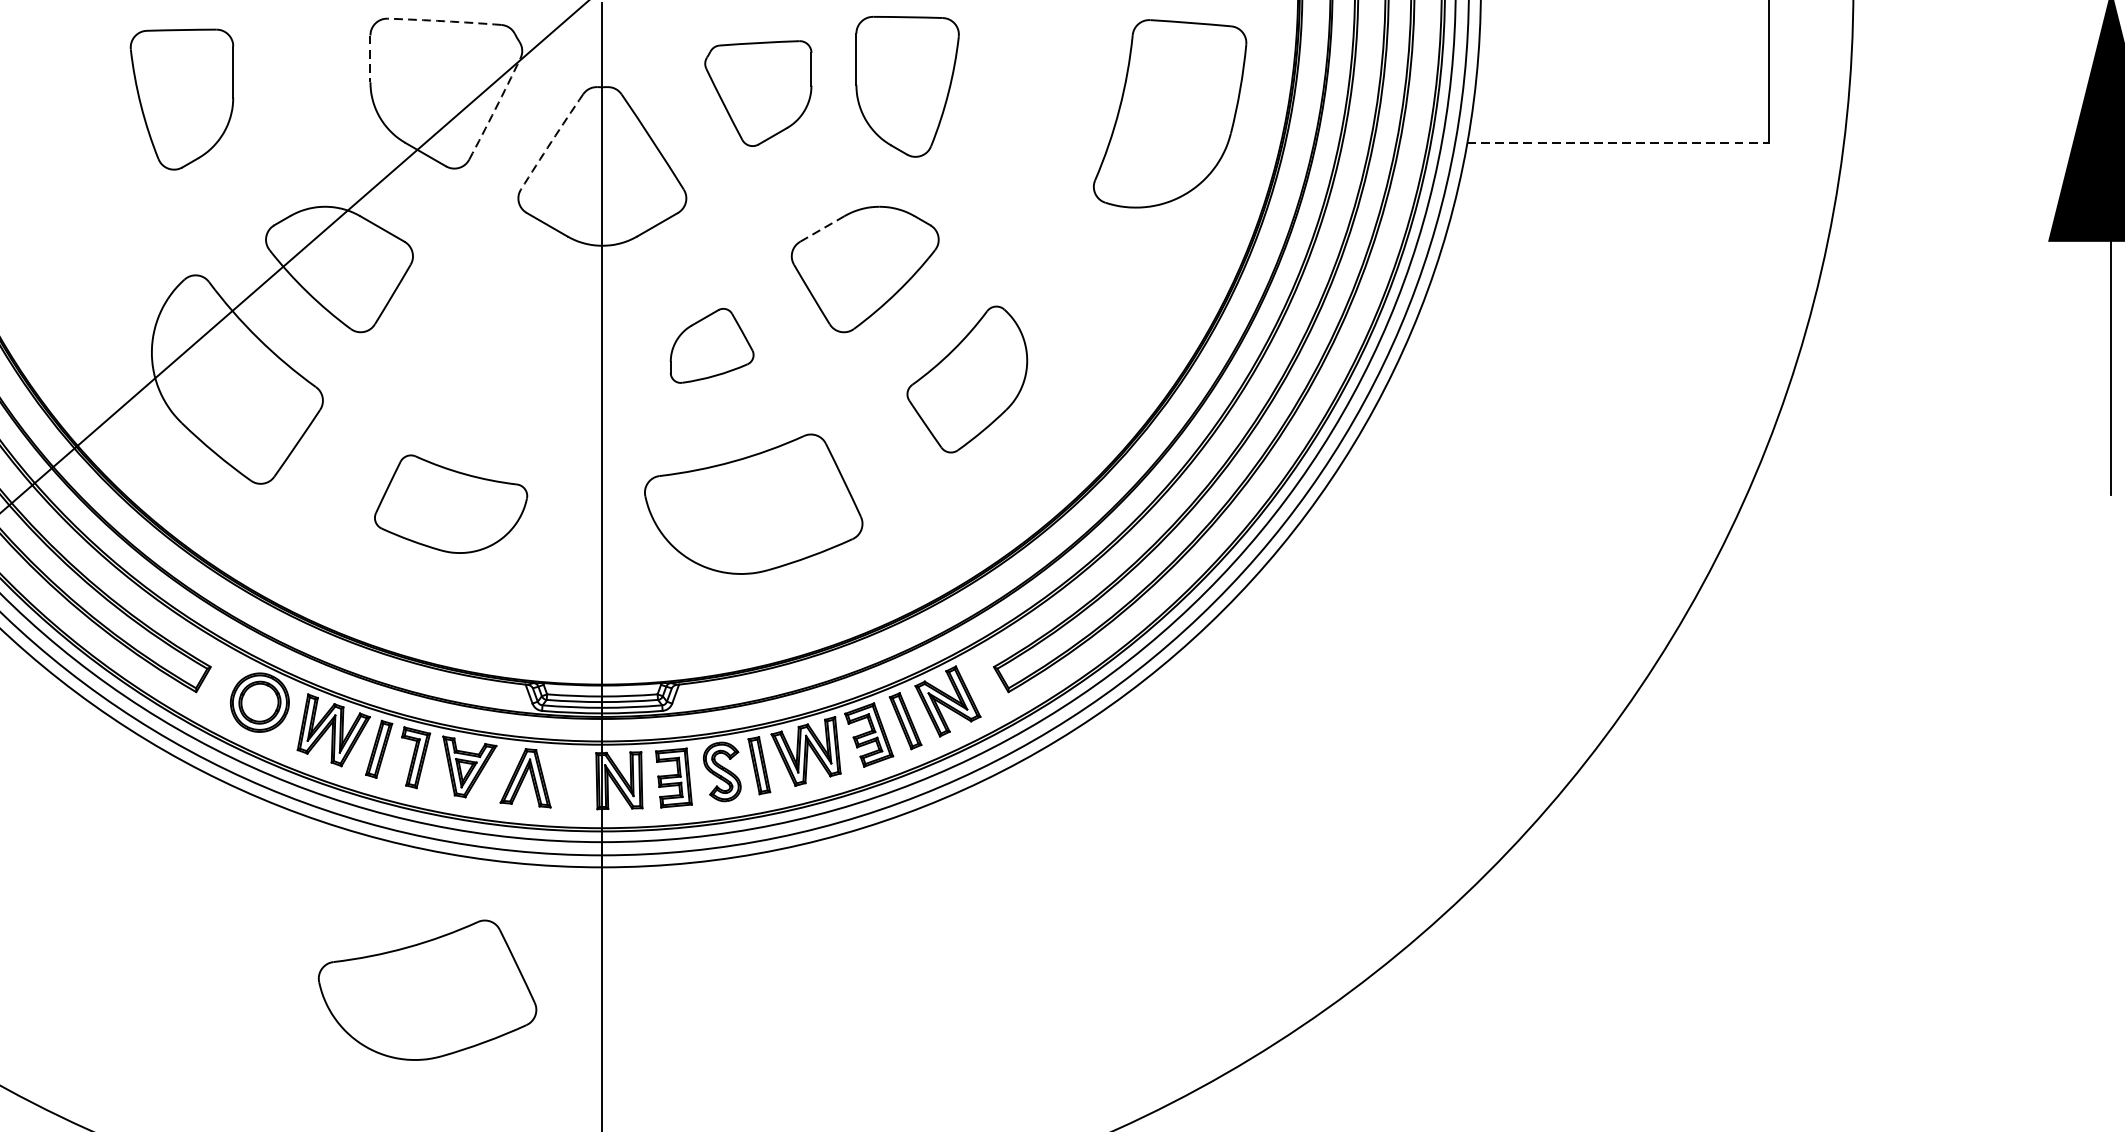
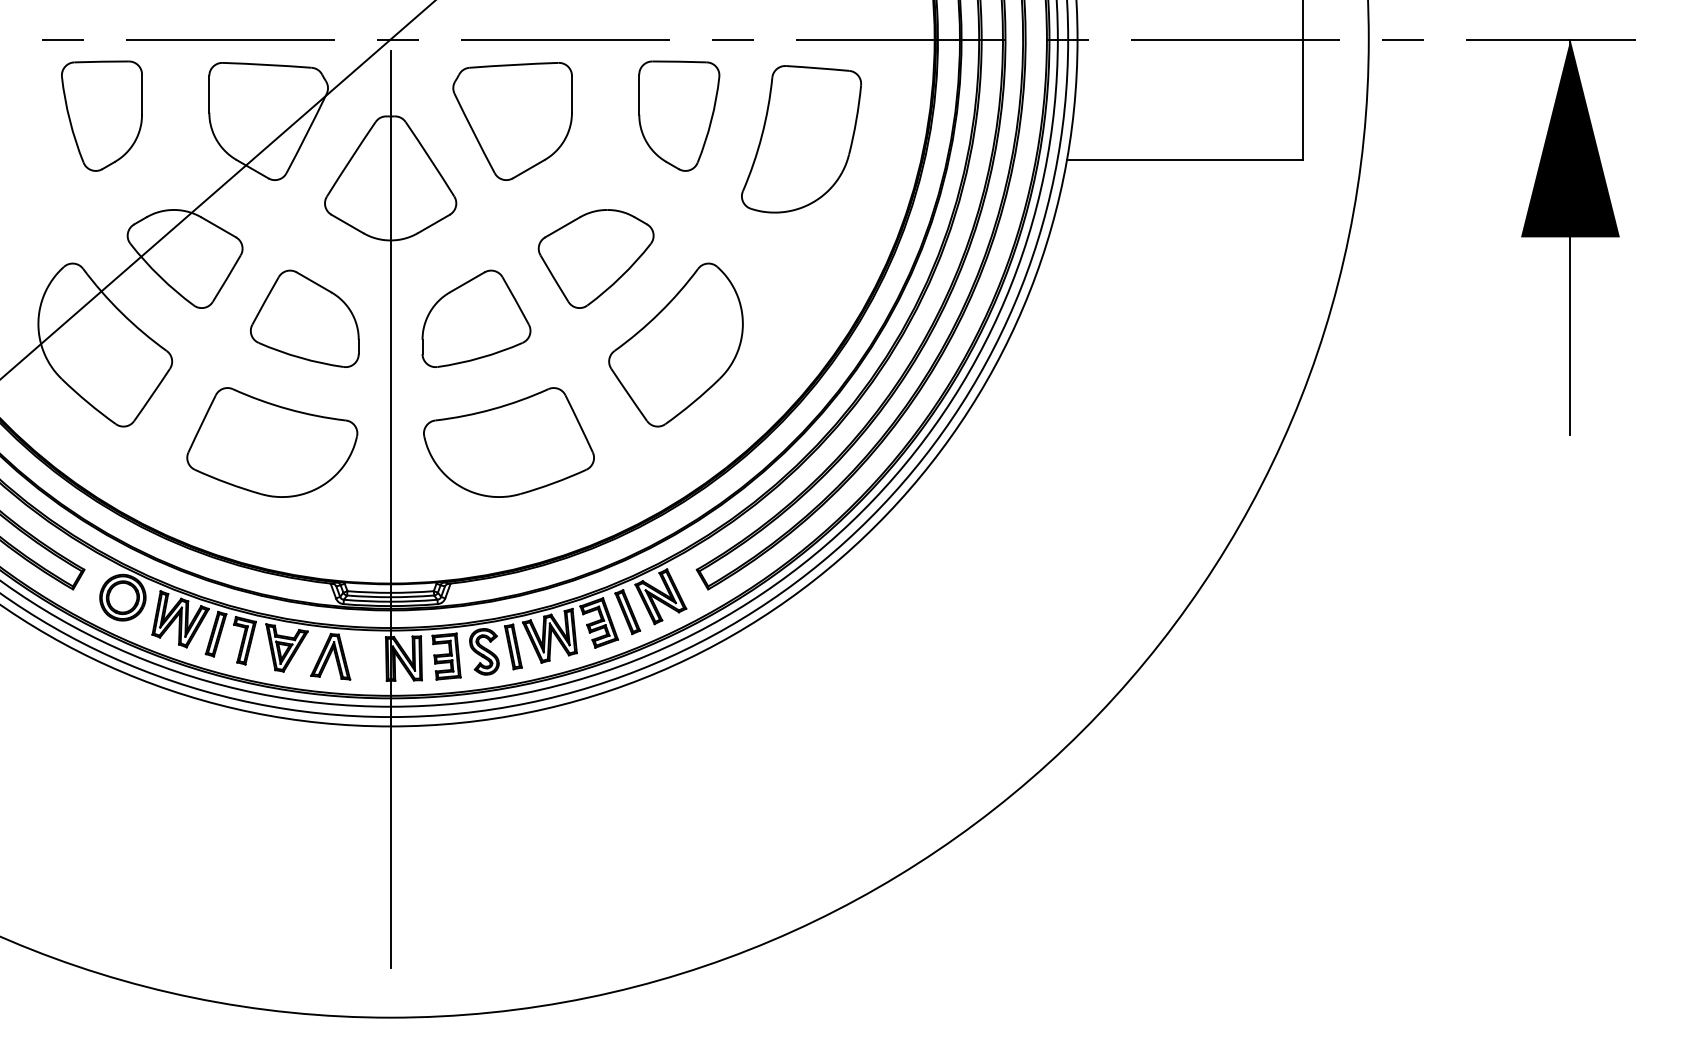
arc: (444, 20) -> (267, 64), dashed -> solid
line: (370, 59) -> (209, 94), dashed -> solid
part: (907, 85) -> (679, 115), moved
part: (758, 93) -> (512, 121), size x1.43
part: (181, 98) -> (101, 115), moved
arc: (496, 108) -> (307, 133), dashed -> solid
part: (1170, 114) -> (801, 139), moved
arc: (551, 142) -> (350, 159), dashed -> solid
line: (1617, 143) -> (1184, 160), dashed -> solid
line: (822, 229) -> (562, 227), dashed -> solid
part: (492, 345) -> (304, 318), added
part: (712, 345) -> (476, 318), size x1.67
part: (966, 378) -> (675, 344), size x1.43
part: (451, 504) -> (272, 442), size x1.43
part: (426, 990) -> (253, 822), removed

